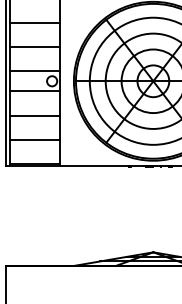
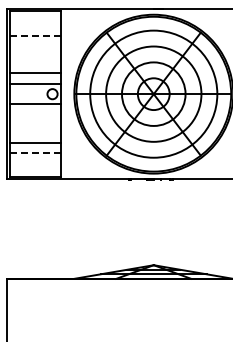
line: (35, 22) -> (35, 35), solid -> dashed
line: (34, 46) -> (34, 72), moved
line: (34, 115) -> (34, 142), moved
line: (34, 139) -> (34, 152), solid -> dashed

